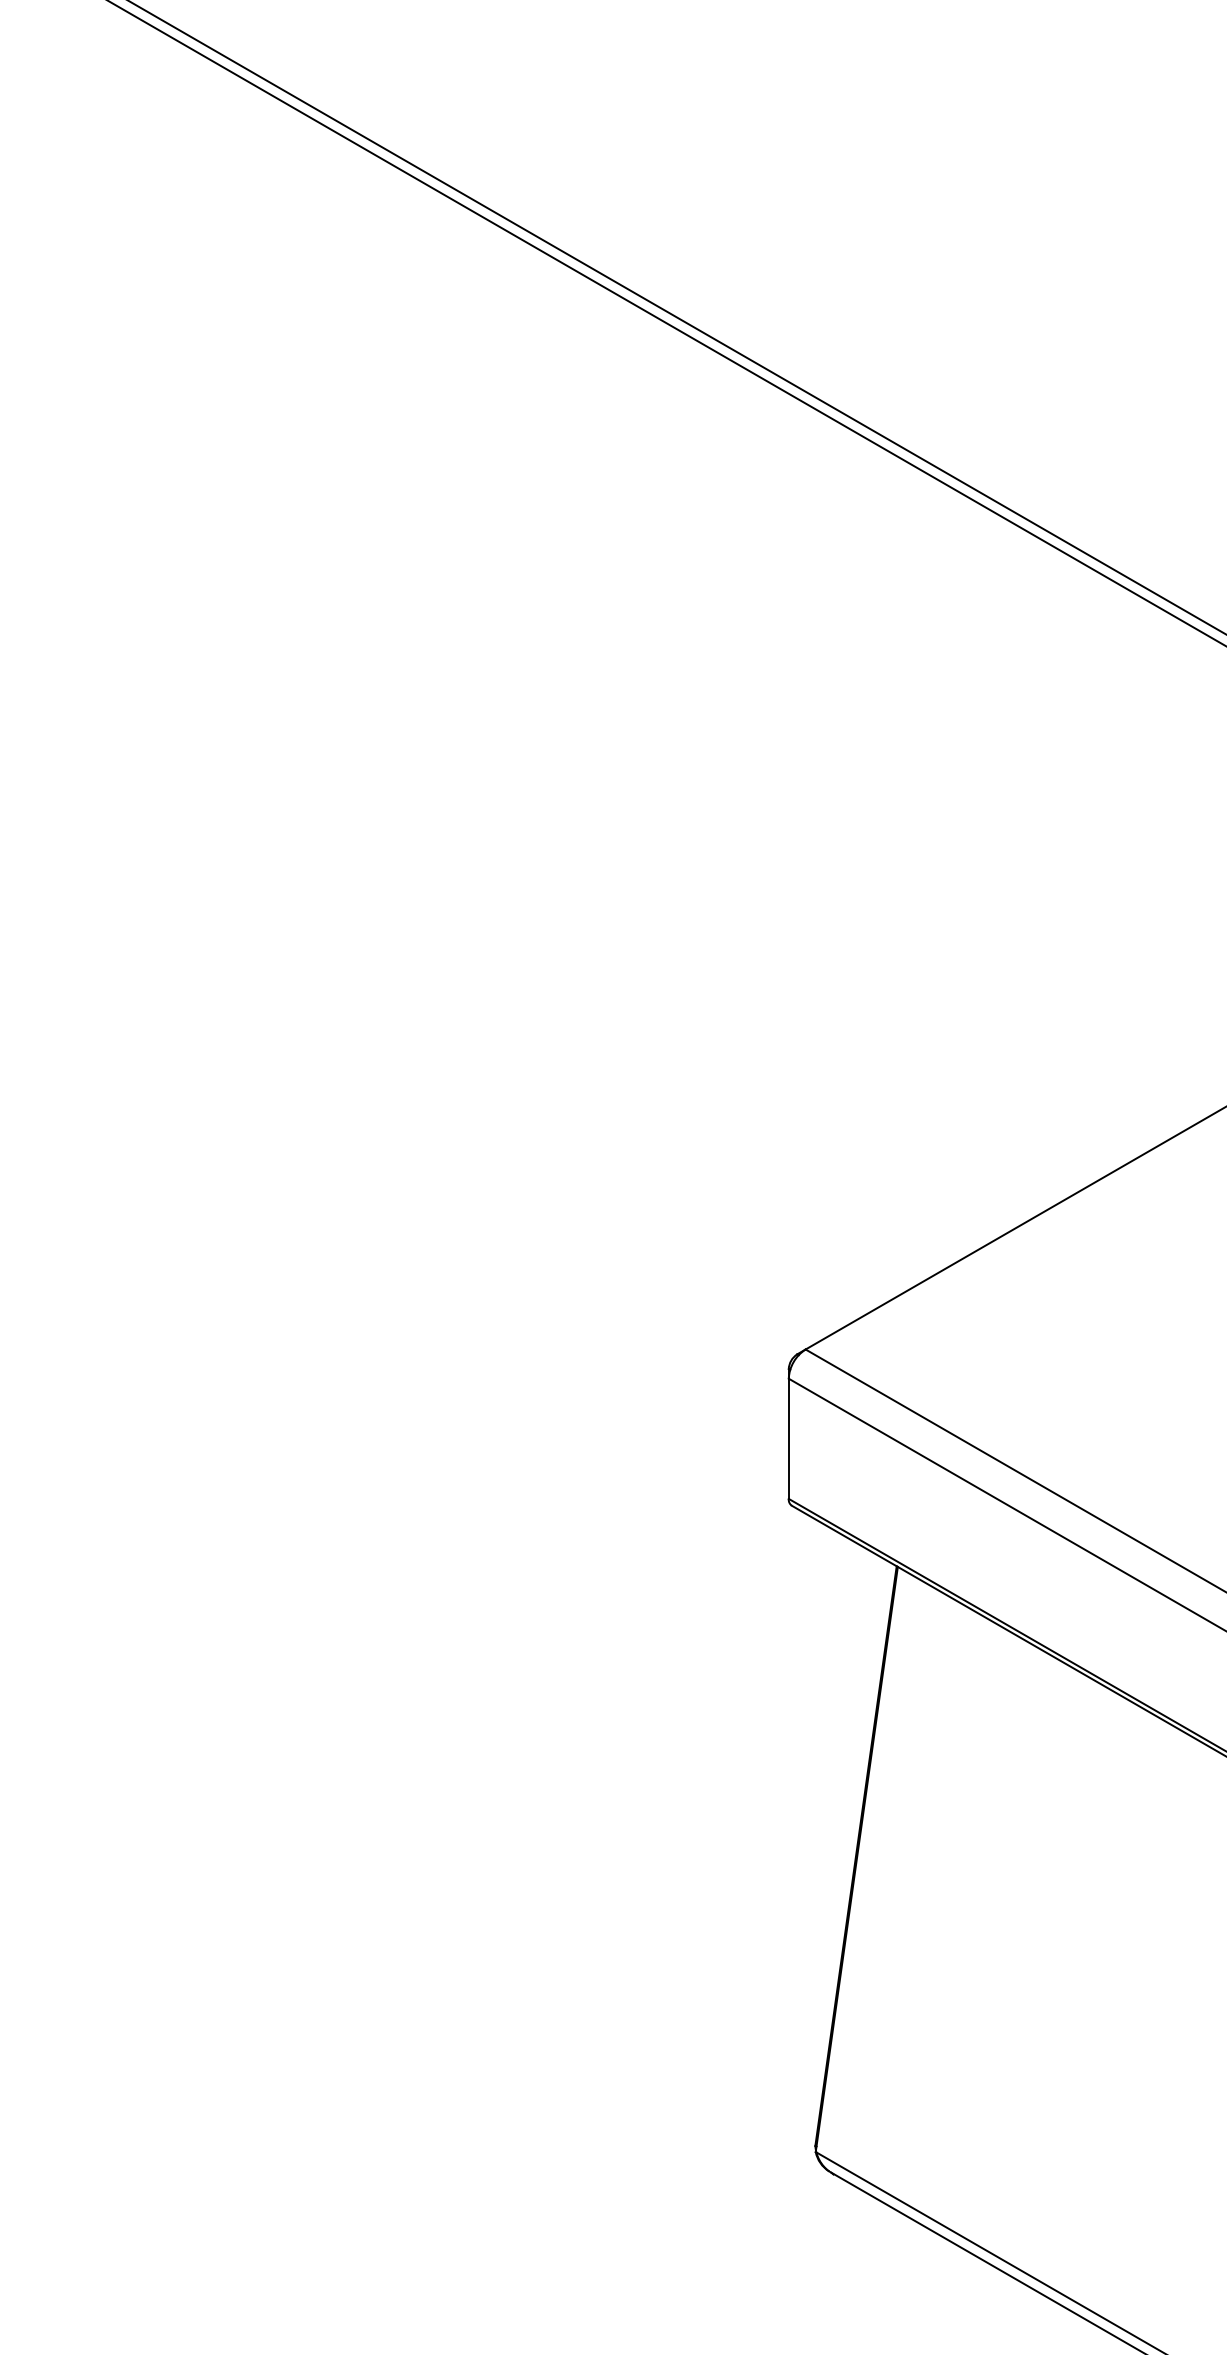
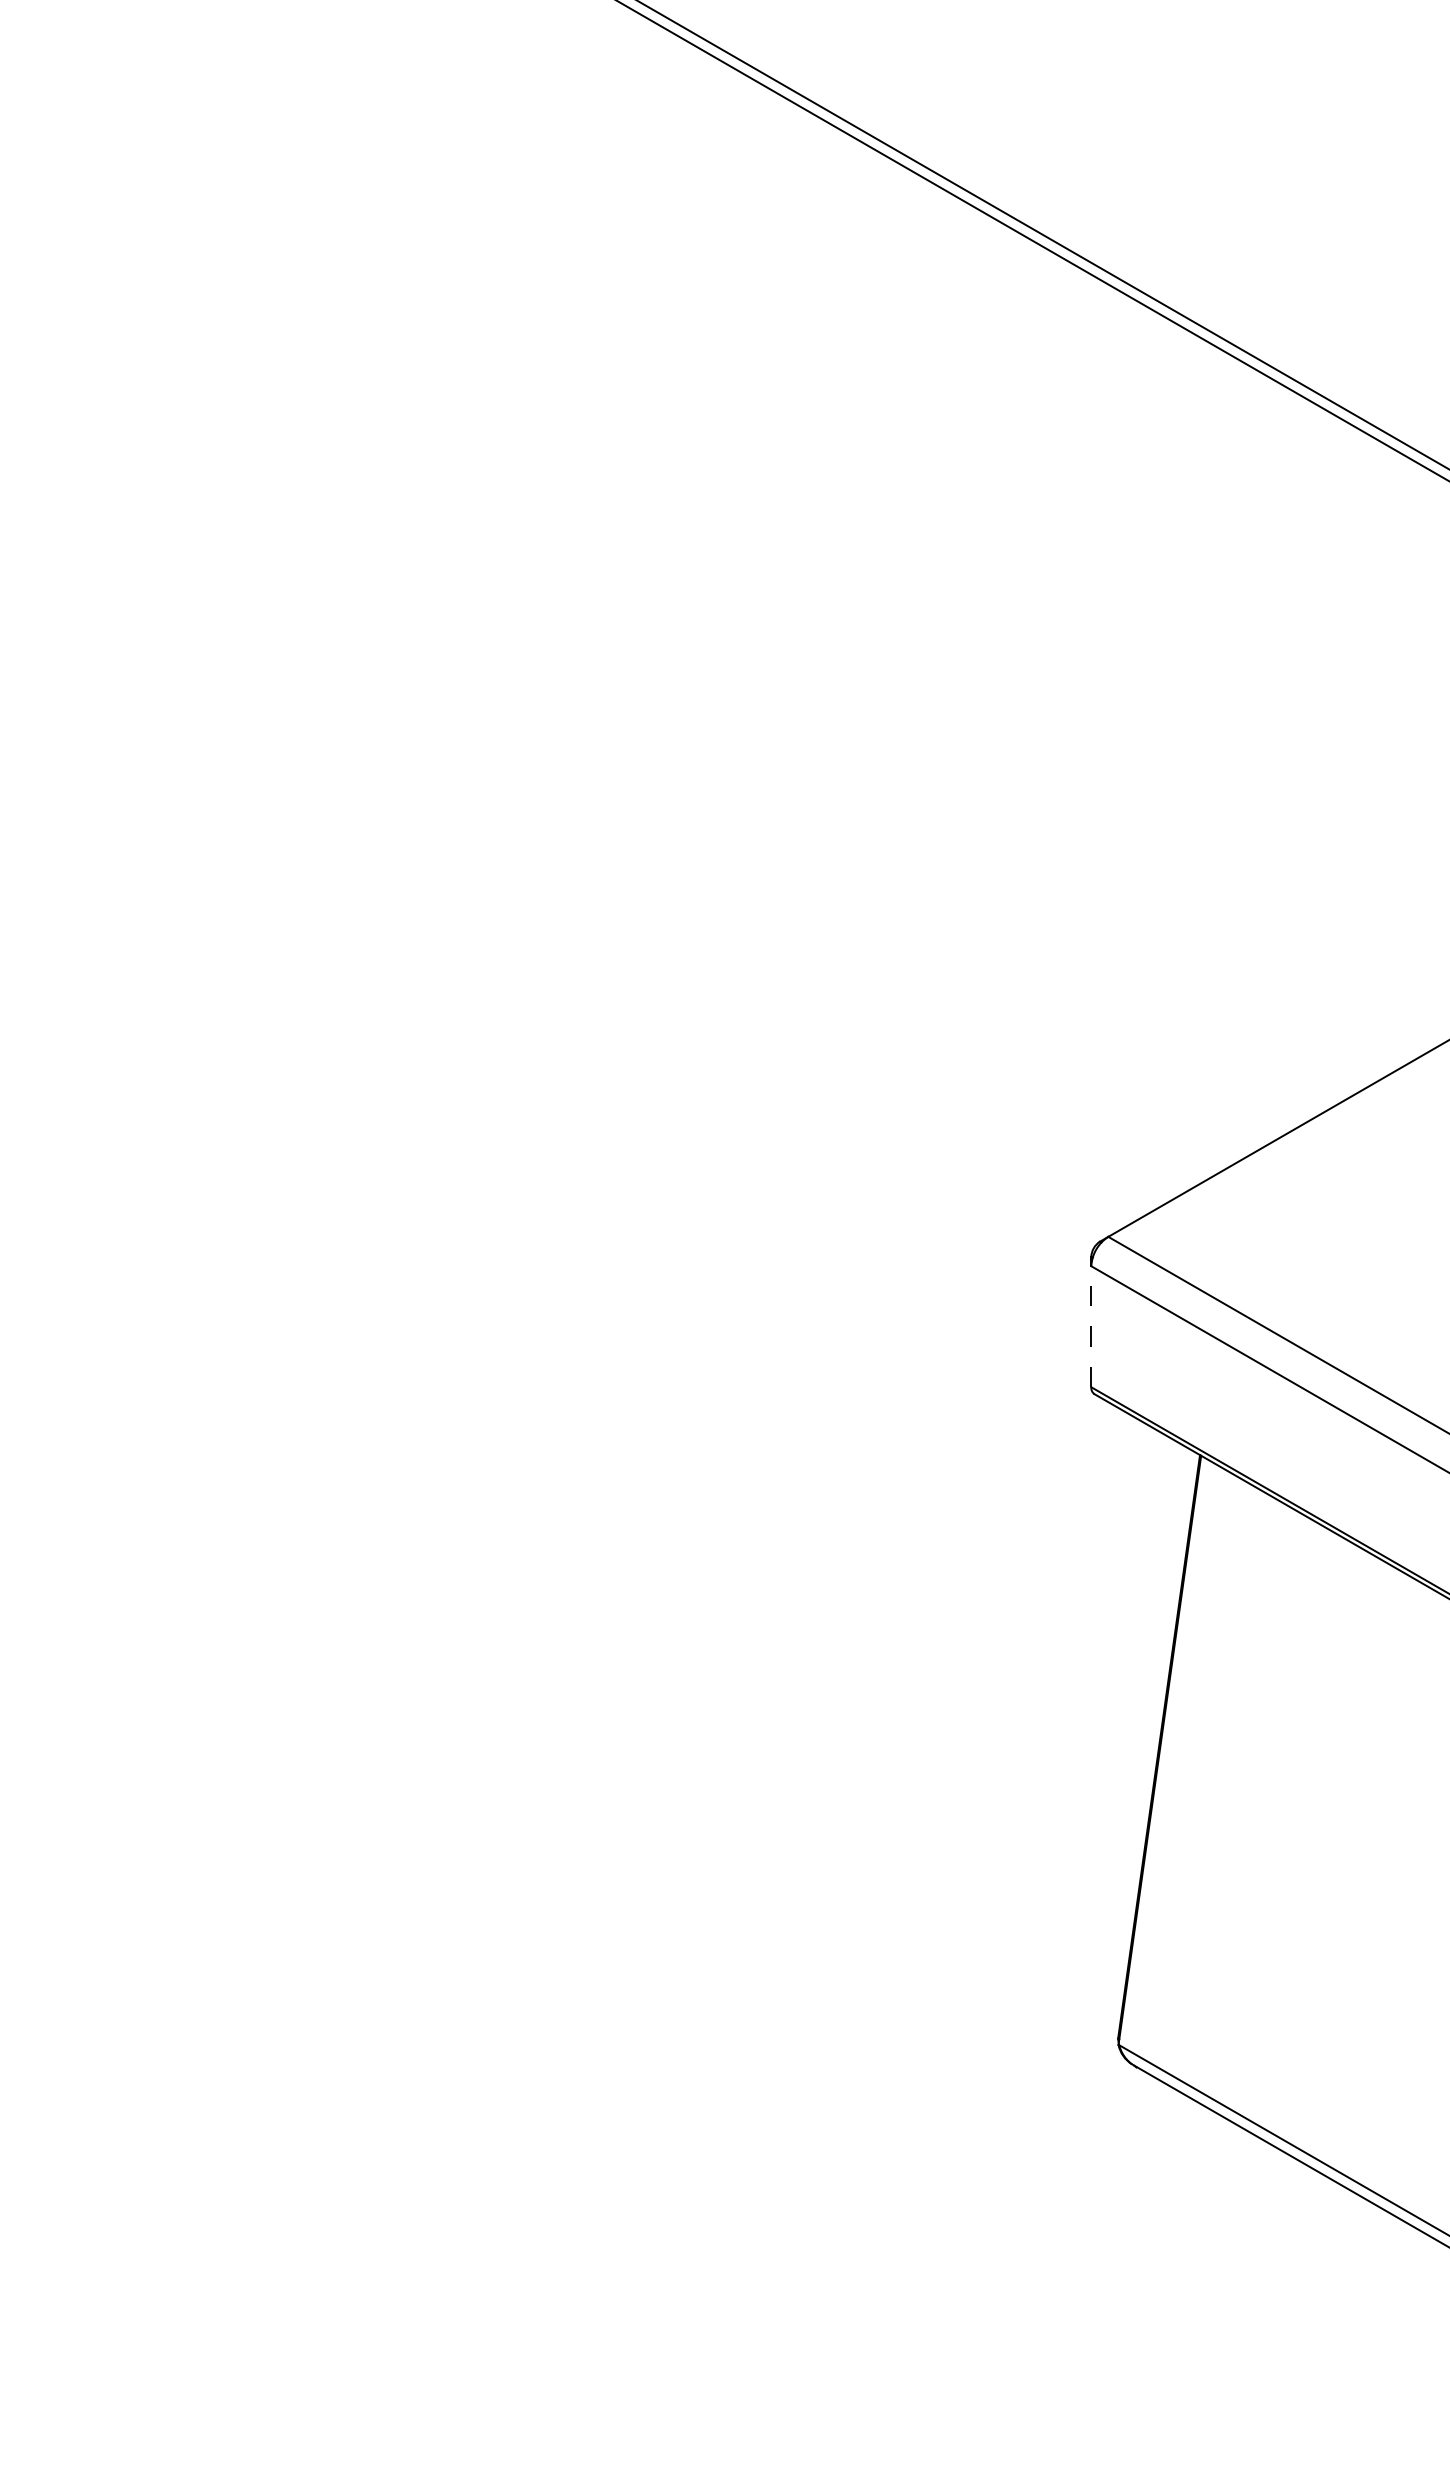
line: (788, 1438) -> (1091, 1326), solid -> dashed

